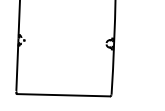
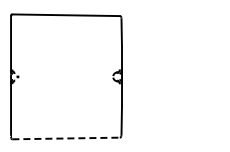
line: (64, 95) -> (66, 138), solid -> dashed

